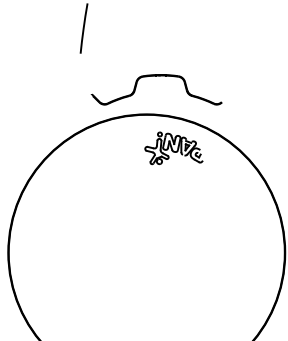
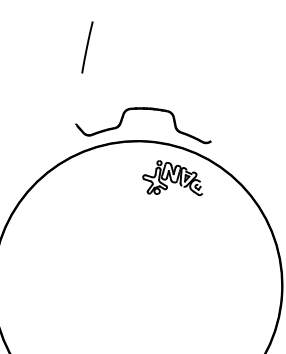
part: (156, 76) -> (144, 109), moved

